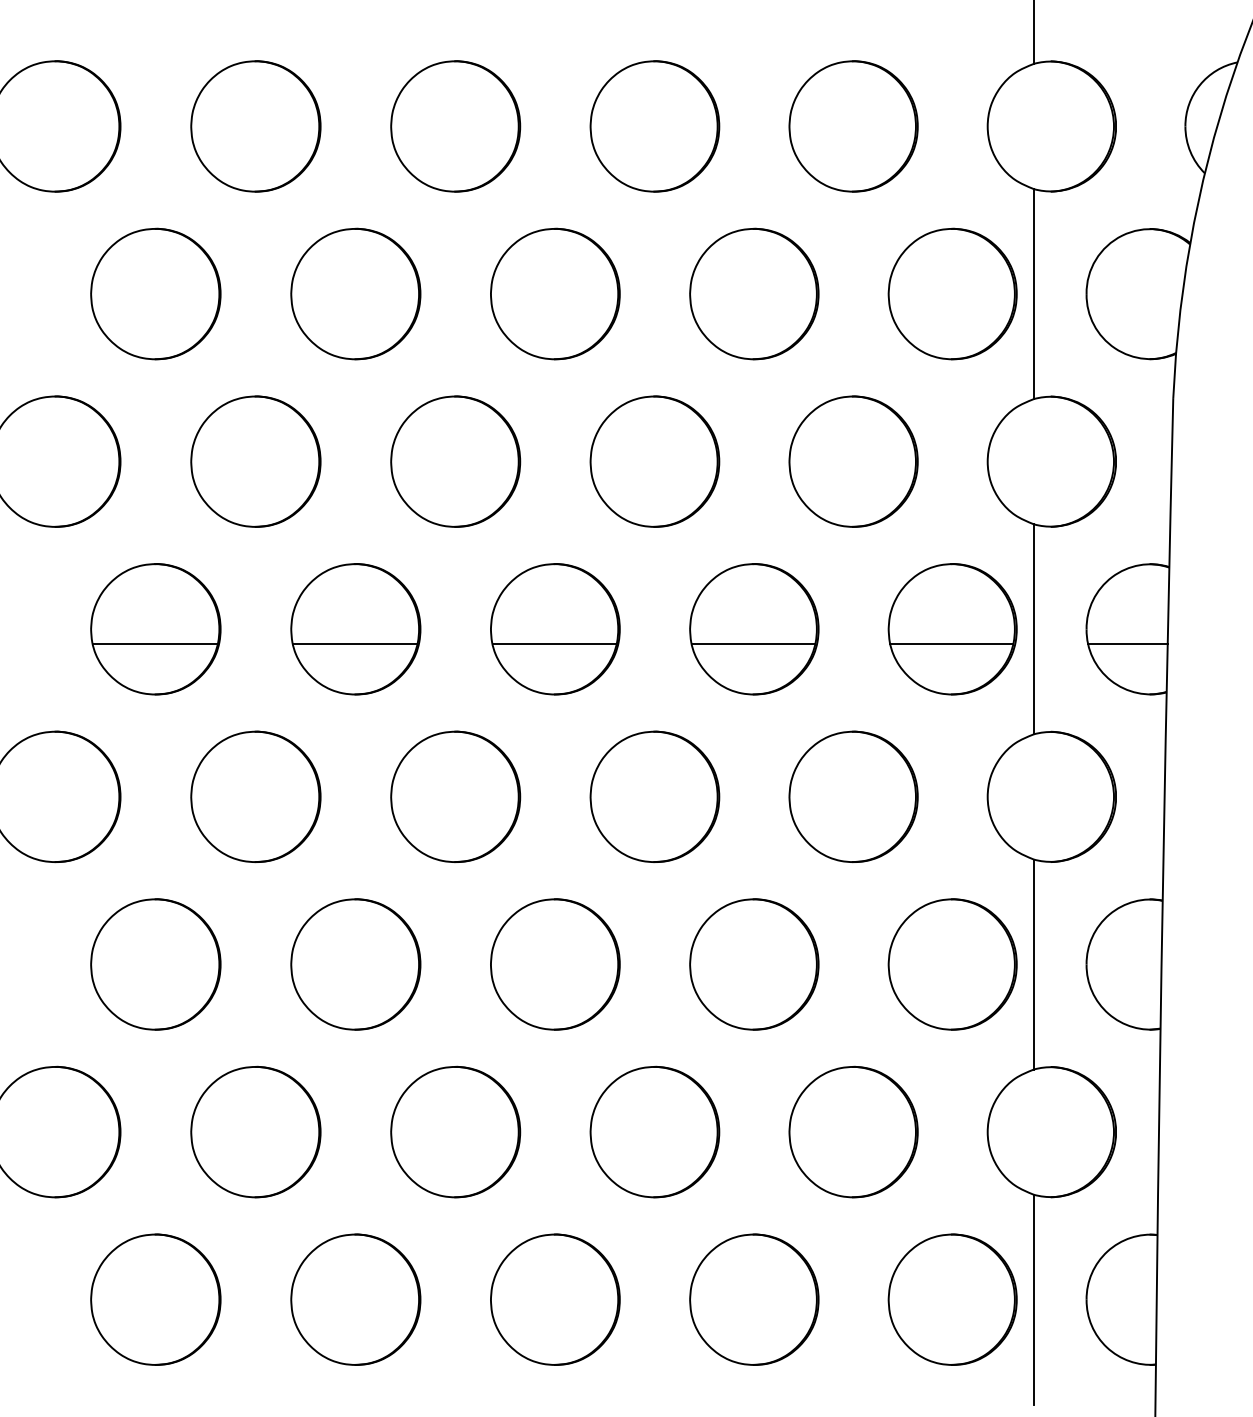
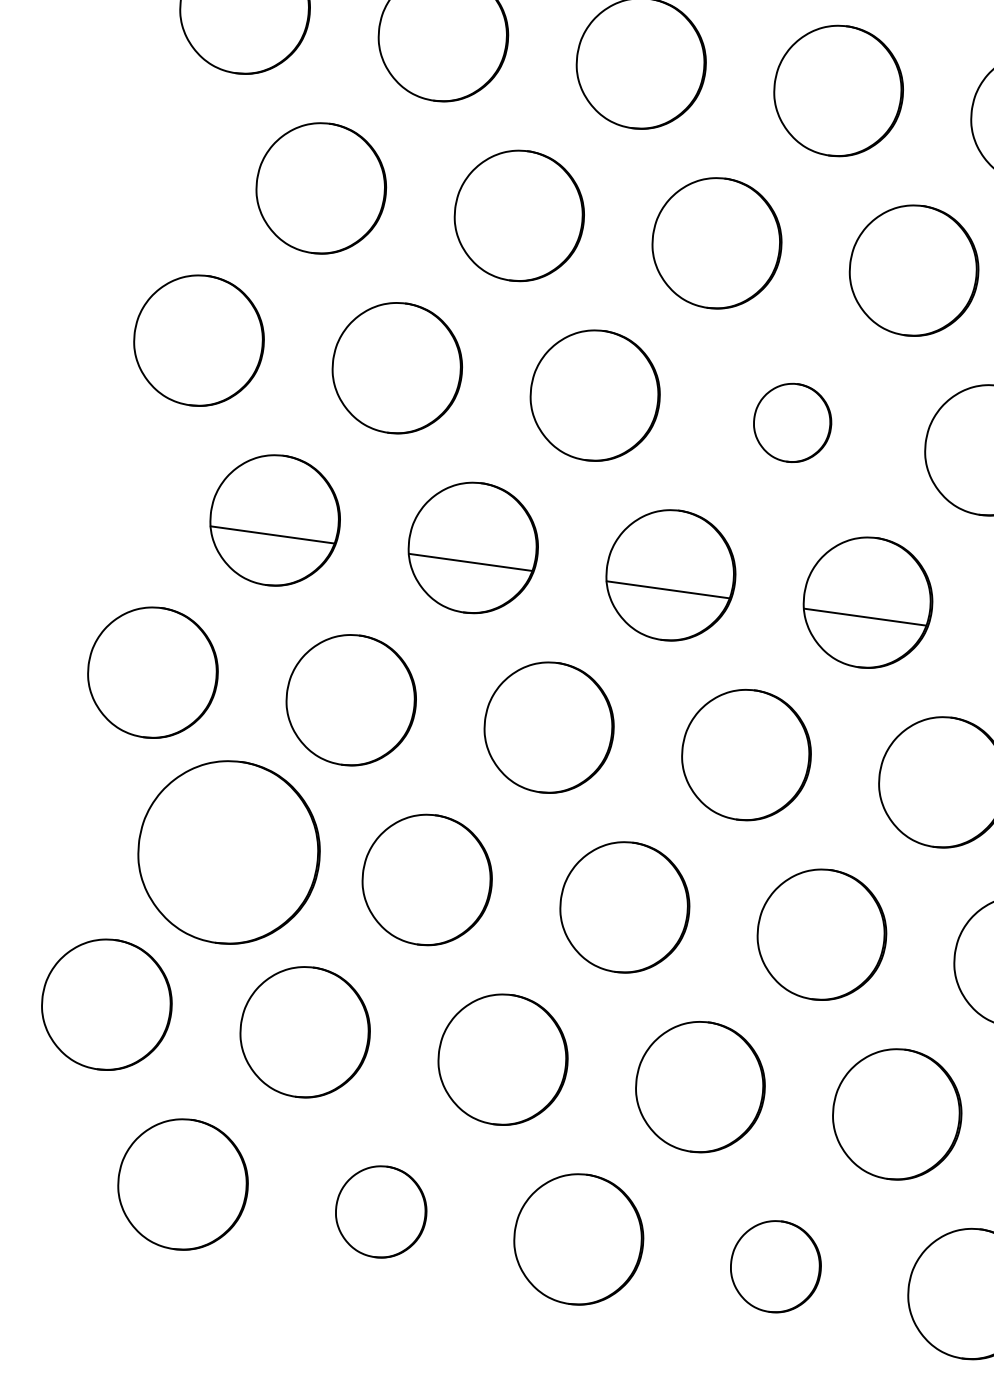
part: (654, 461) -> (792, 422), size x0.6
part: (155, 964) -> (228, 852), size x1.4
part: (355, 1299) -> (380, 1211), size x0.7
part: (754, 1299) -> (776, 1266), size x0.7

